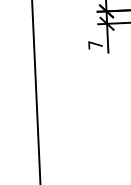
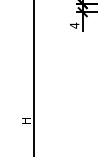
text: (95, 44) -> (74, 25), 7 -> 4

